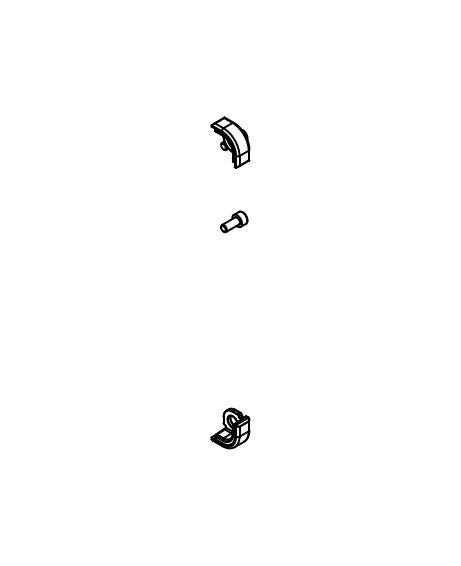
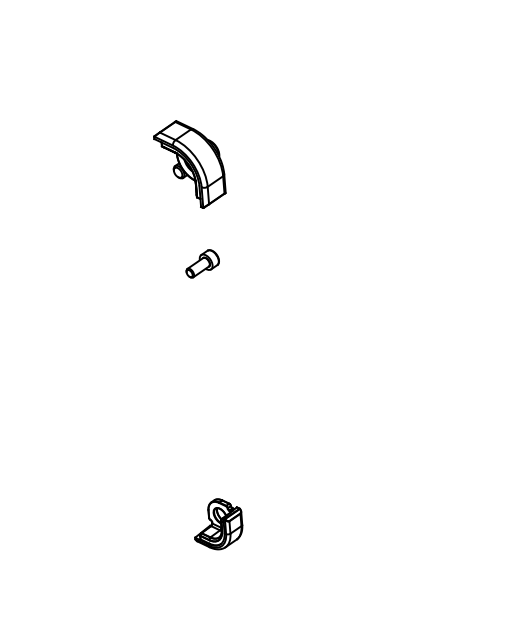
part: (230, 142) -> (189, 164), size x1.4

